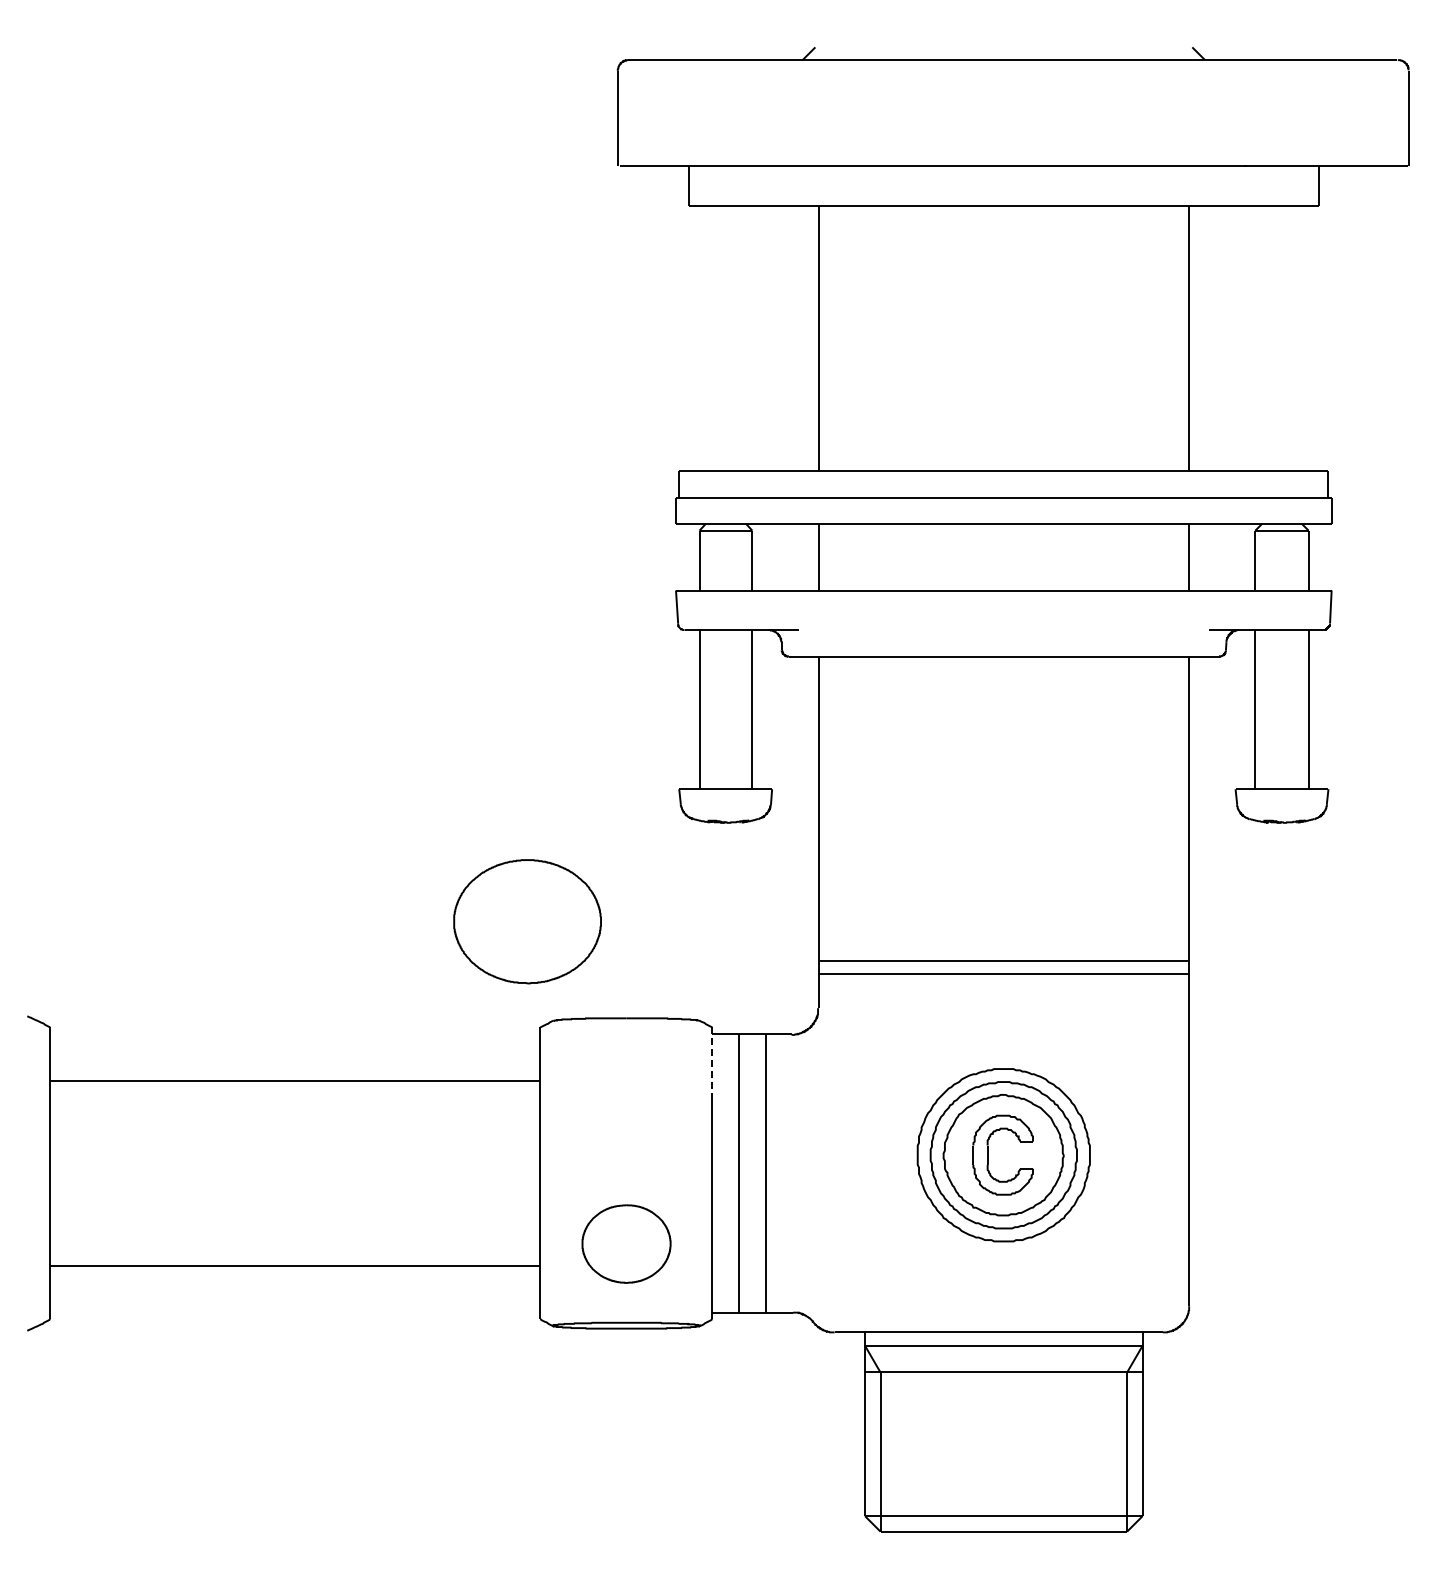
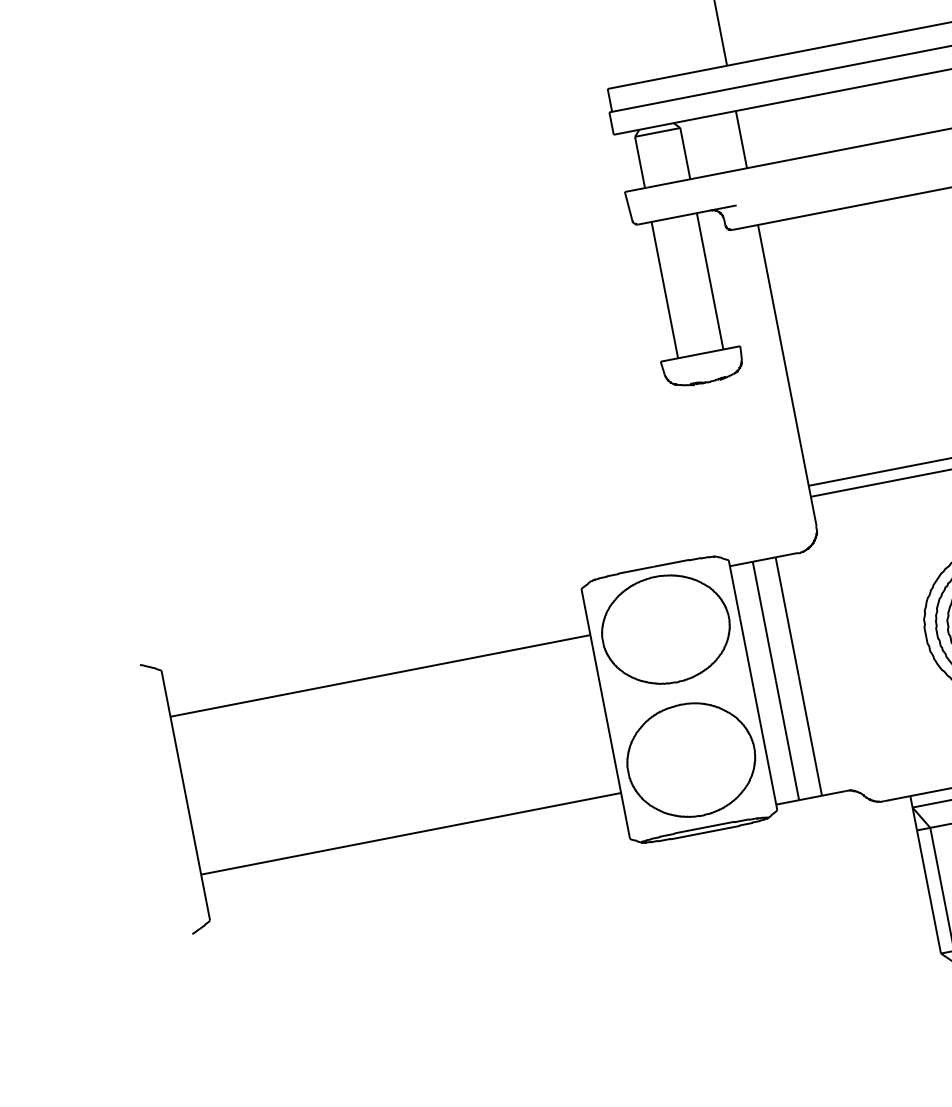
part: (527, 921) -> (665, 629), moved
line: (712, 1061) -> (734, 589), dashed -> solid
part: (626, 1243) -> (691, 759), size x1.67

